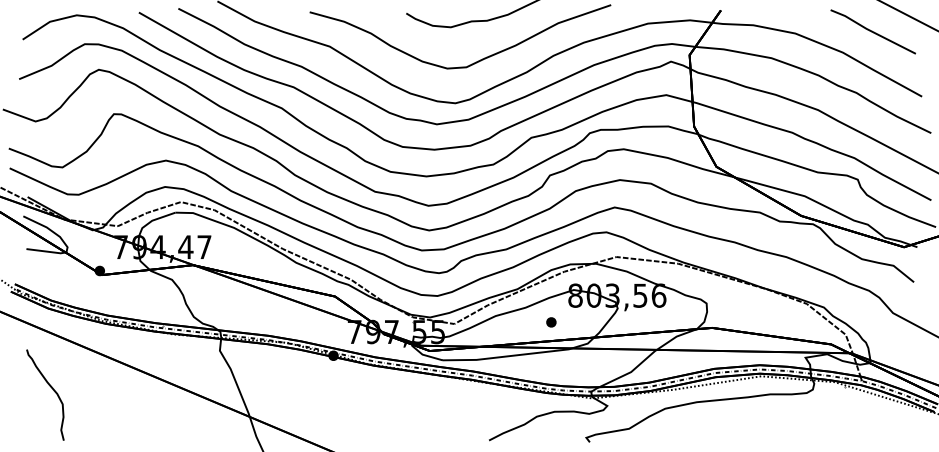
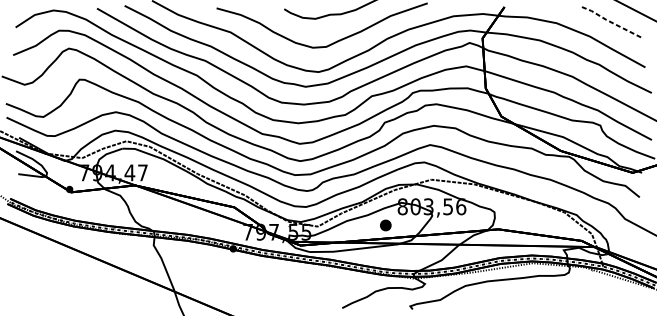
line: (871, 31) -> (609, 21), solid -> dashed
part: (551, 322) -> (385, 225), size x1.6
curve: (51, 388) -> (35, 271), removed

